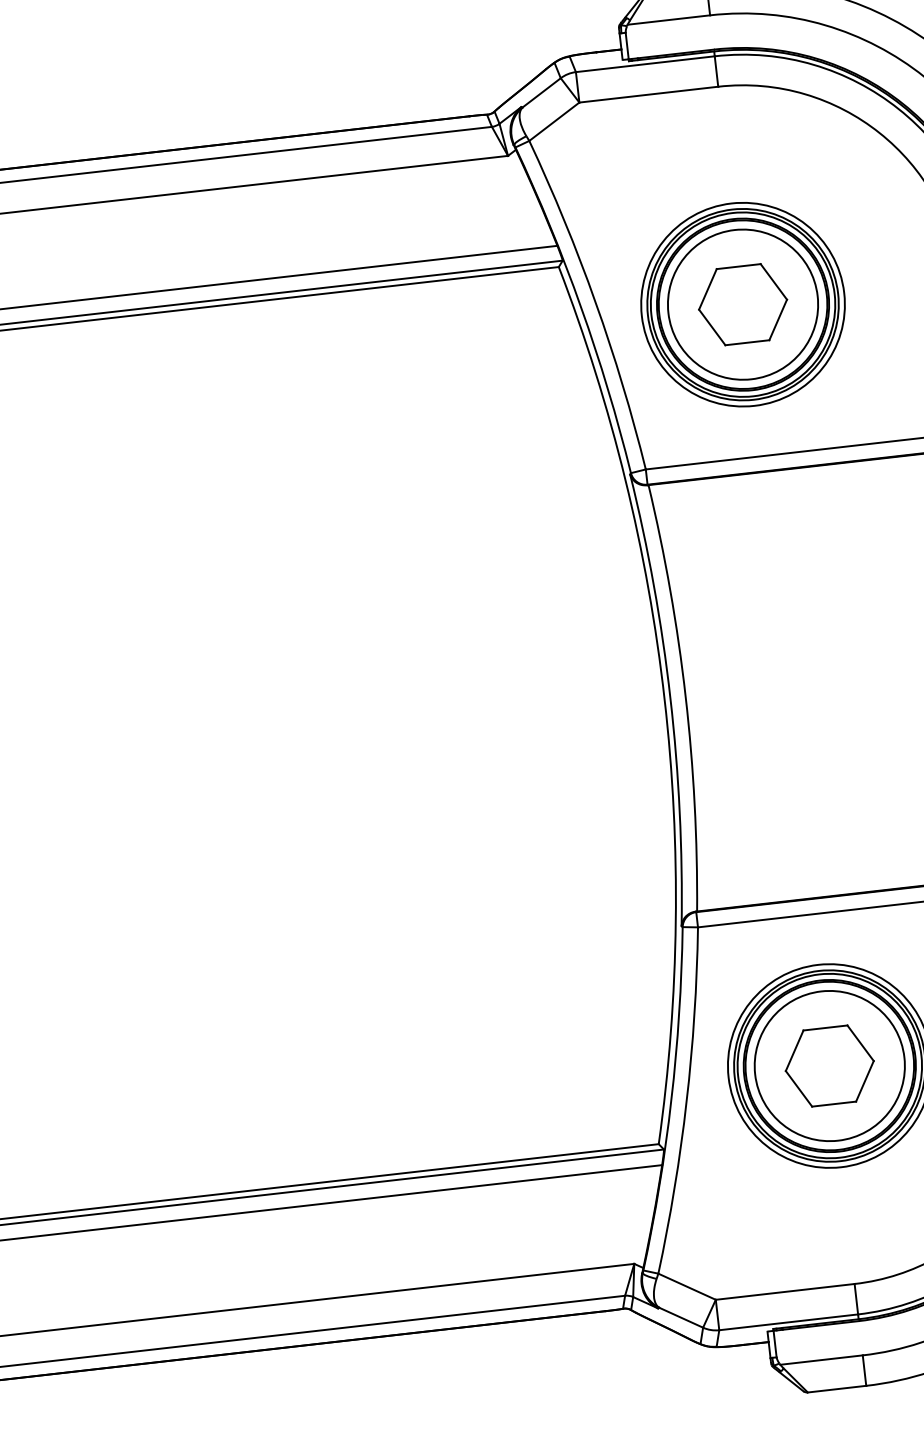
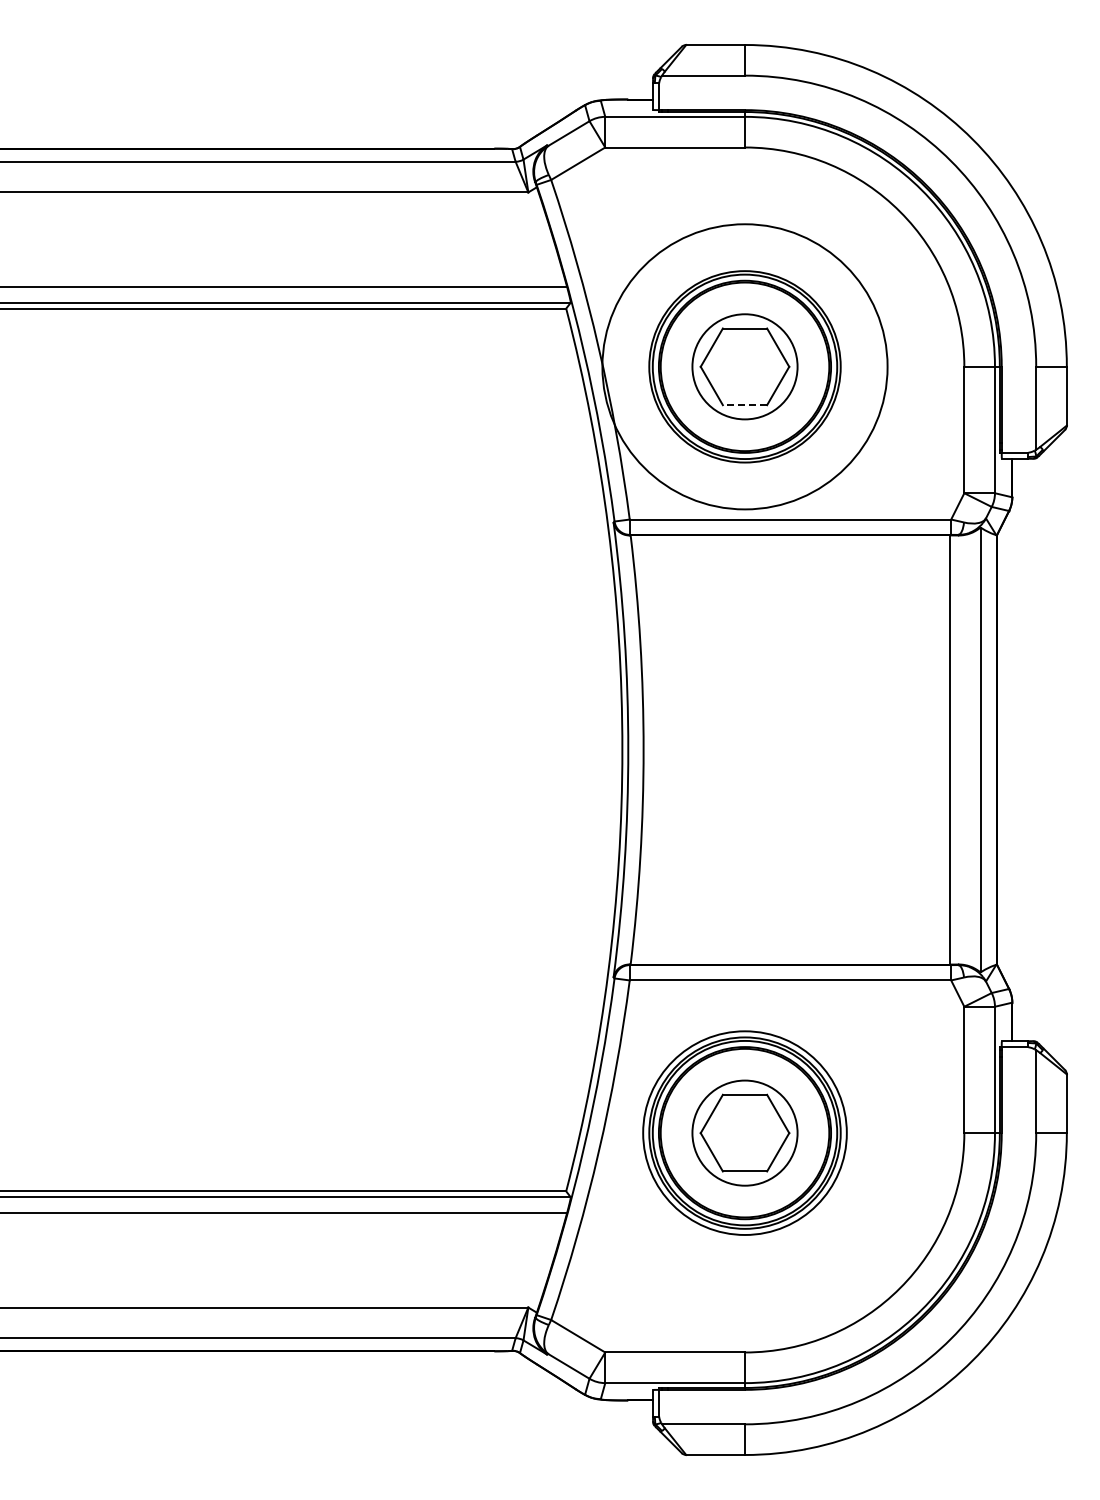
circle: (742, 304) -> (744, 366), size x0.7
circle: (742, 304) -> (744, 366), size x1.4
line: (746, 343) -> (744, 405), solid -> dashed
circle: (829, 1066) -> (744, 1133), size x0.7

